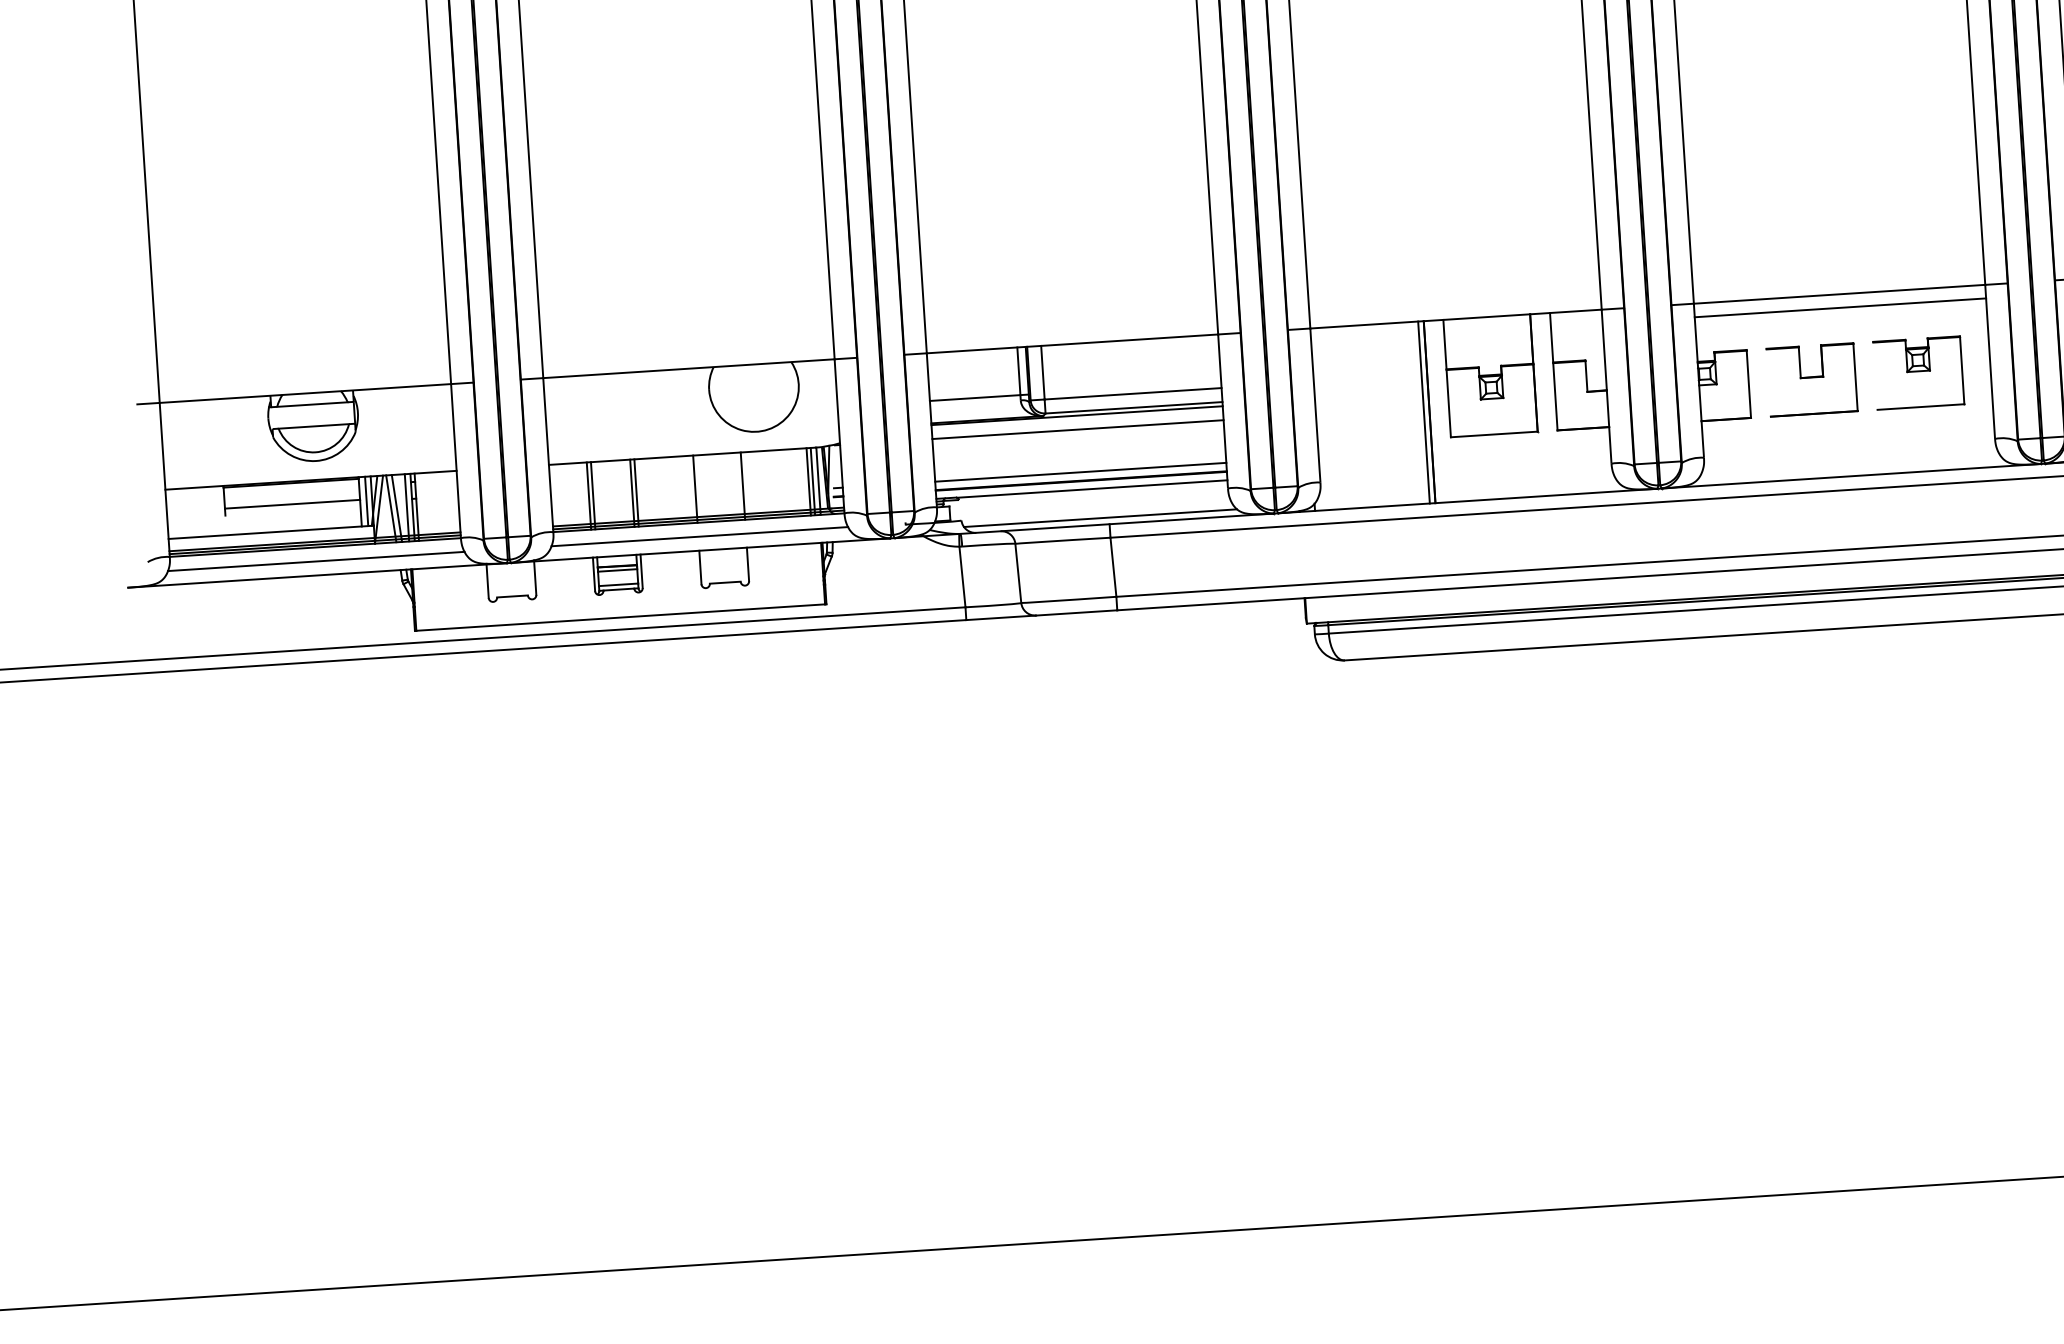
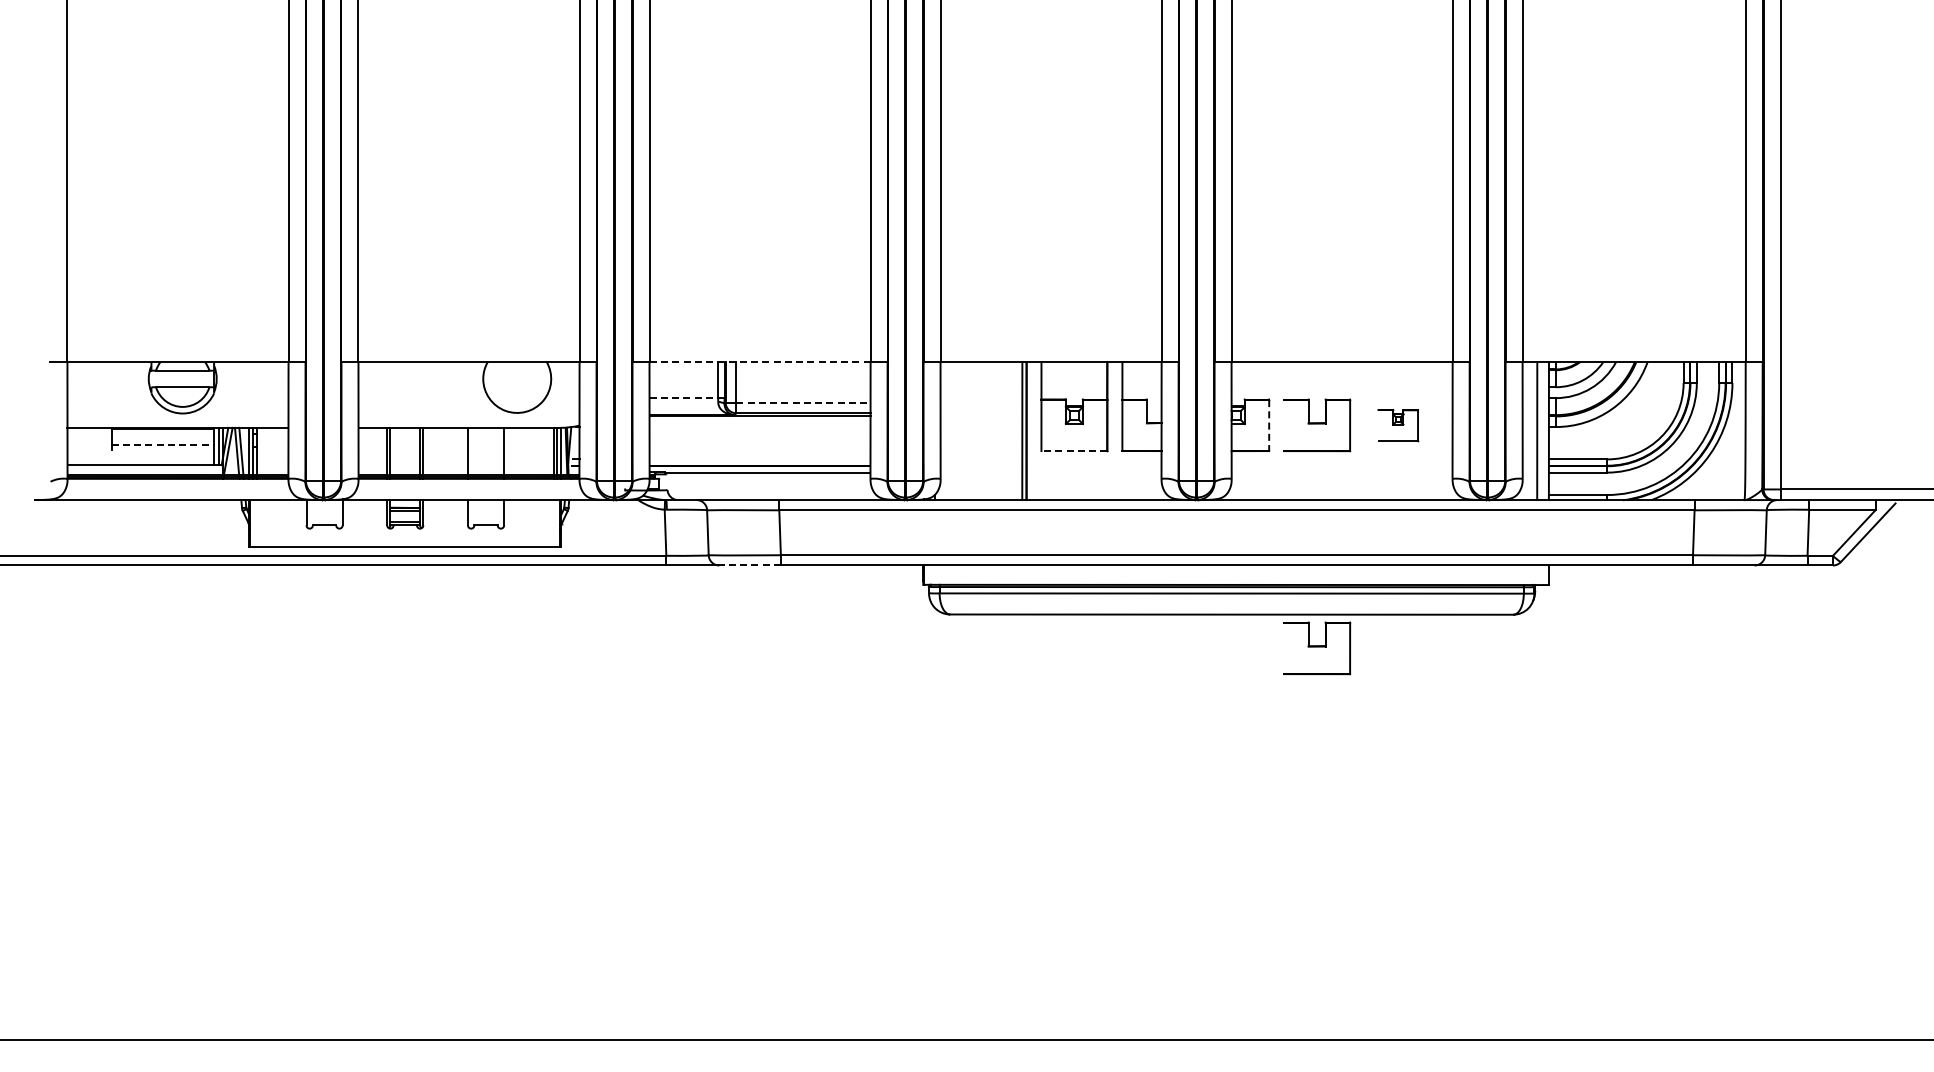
line: (1839, 308) -> (1341, 372), removed
line: (1073, 343) -> (760, 361), solid -> dashed
part: (1919, 373) -> (1398, 425), size x0.6
line: (1749, 385) -> (1269, 426), solid -> dashed
line: (1133, 393) -> (803, 402), solid -> dashed
line: (976, 398) -> (684, 398), solid -> dashed
line: (1077, 430) -> (759, 427), removed
line: (1494, 435) -> (1074, 451), solid -> dashed
line: (1080, 472) -> (759, 459), removed
line: (293, 504) -> (163, 445), solid -> dashed
line: (1100, 518) -> (772, 495), removed
line: (699, 536) -> (468, 489), removed
line: (315, 561) -> (177, 489), removed
line: (1077, 612) -> (750, 565), solid -> dashed
part: (1831, 673) -> (1317, 648), added

